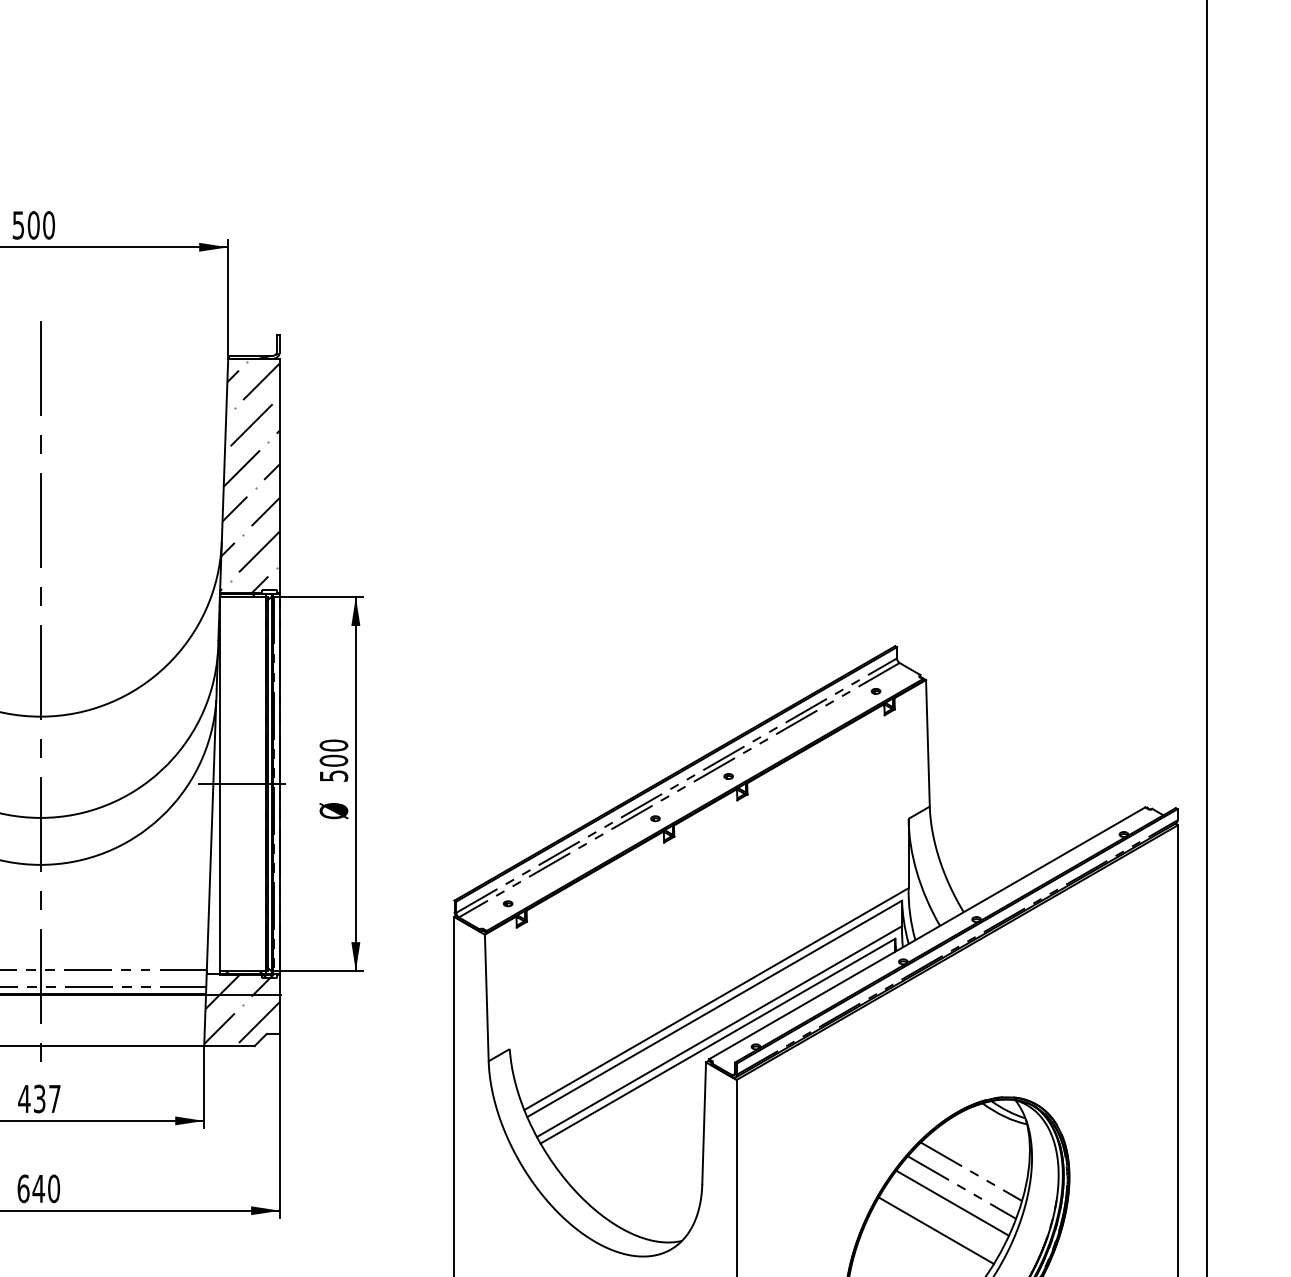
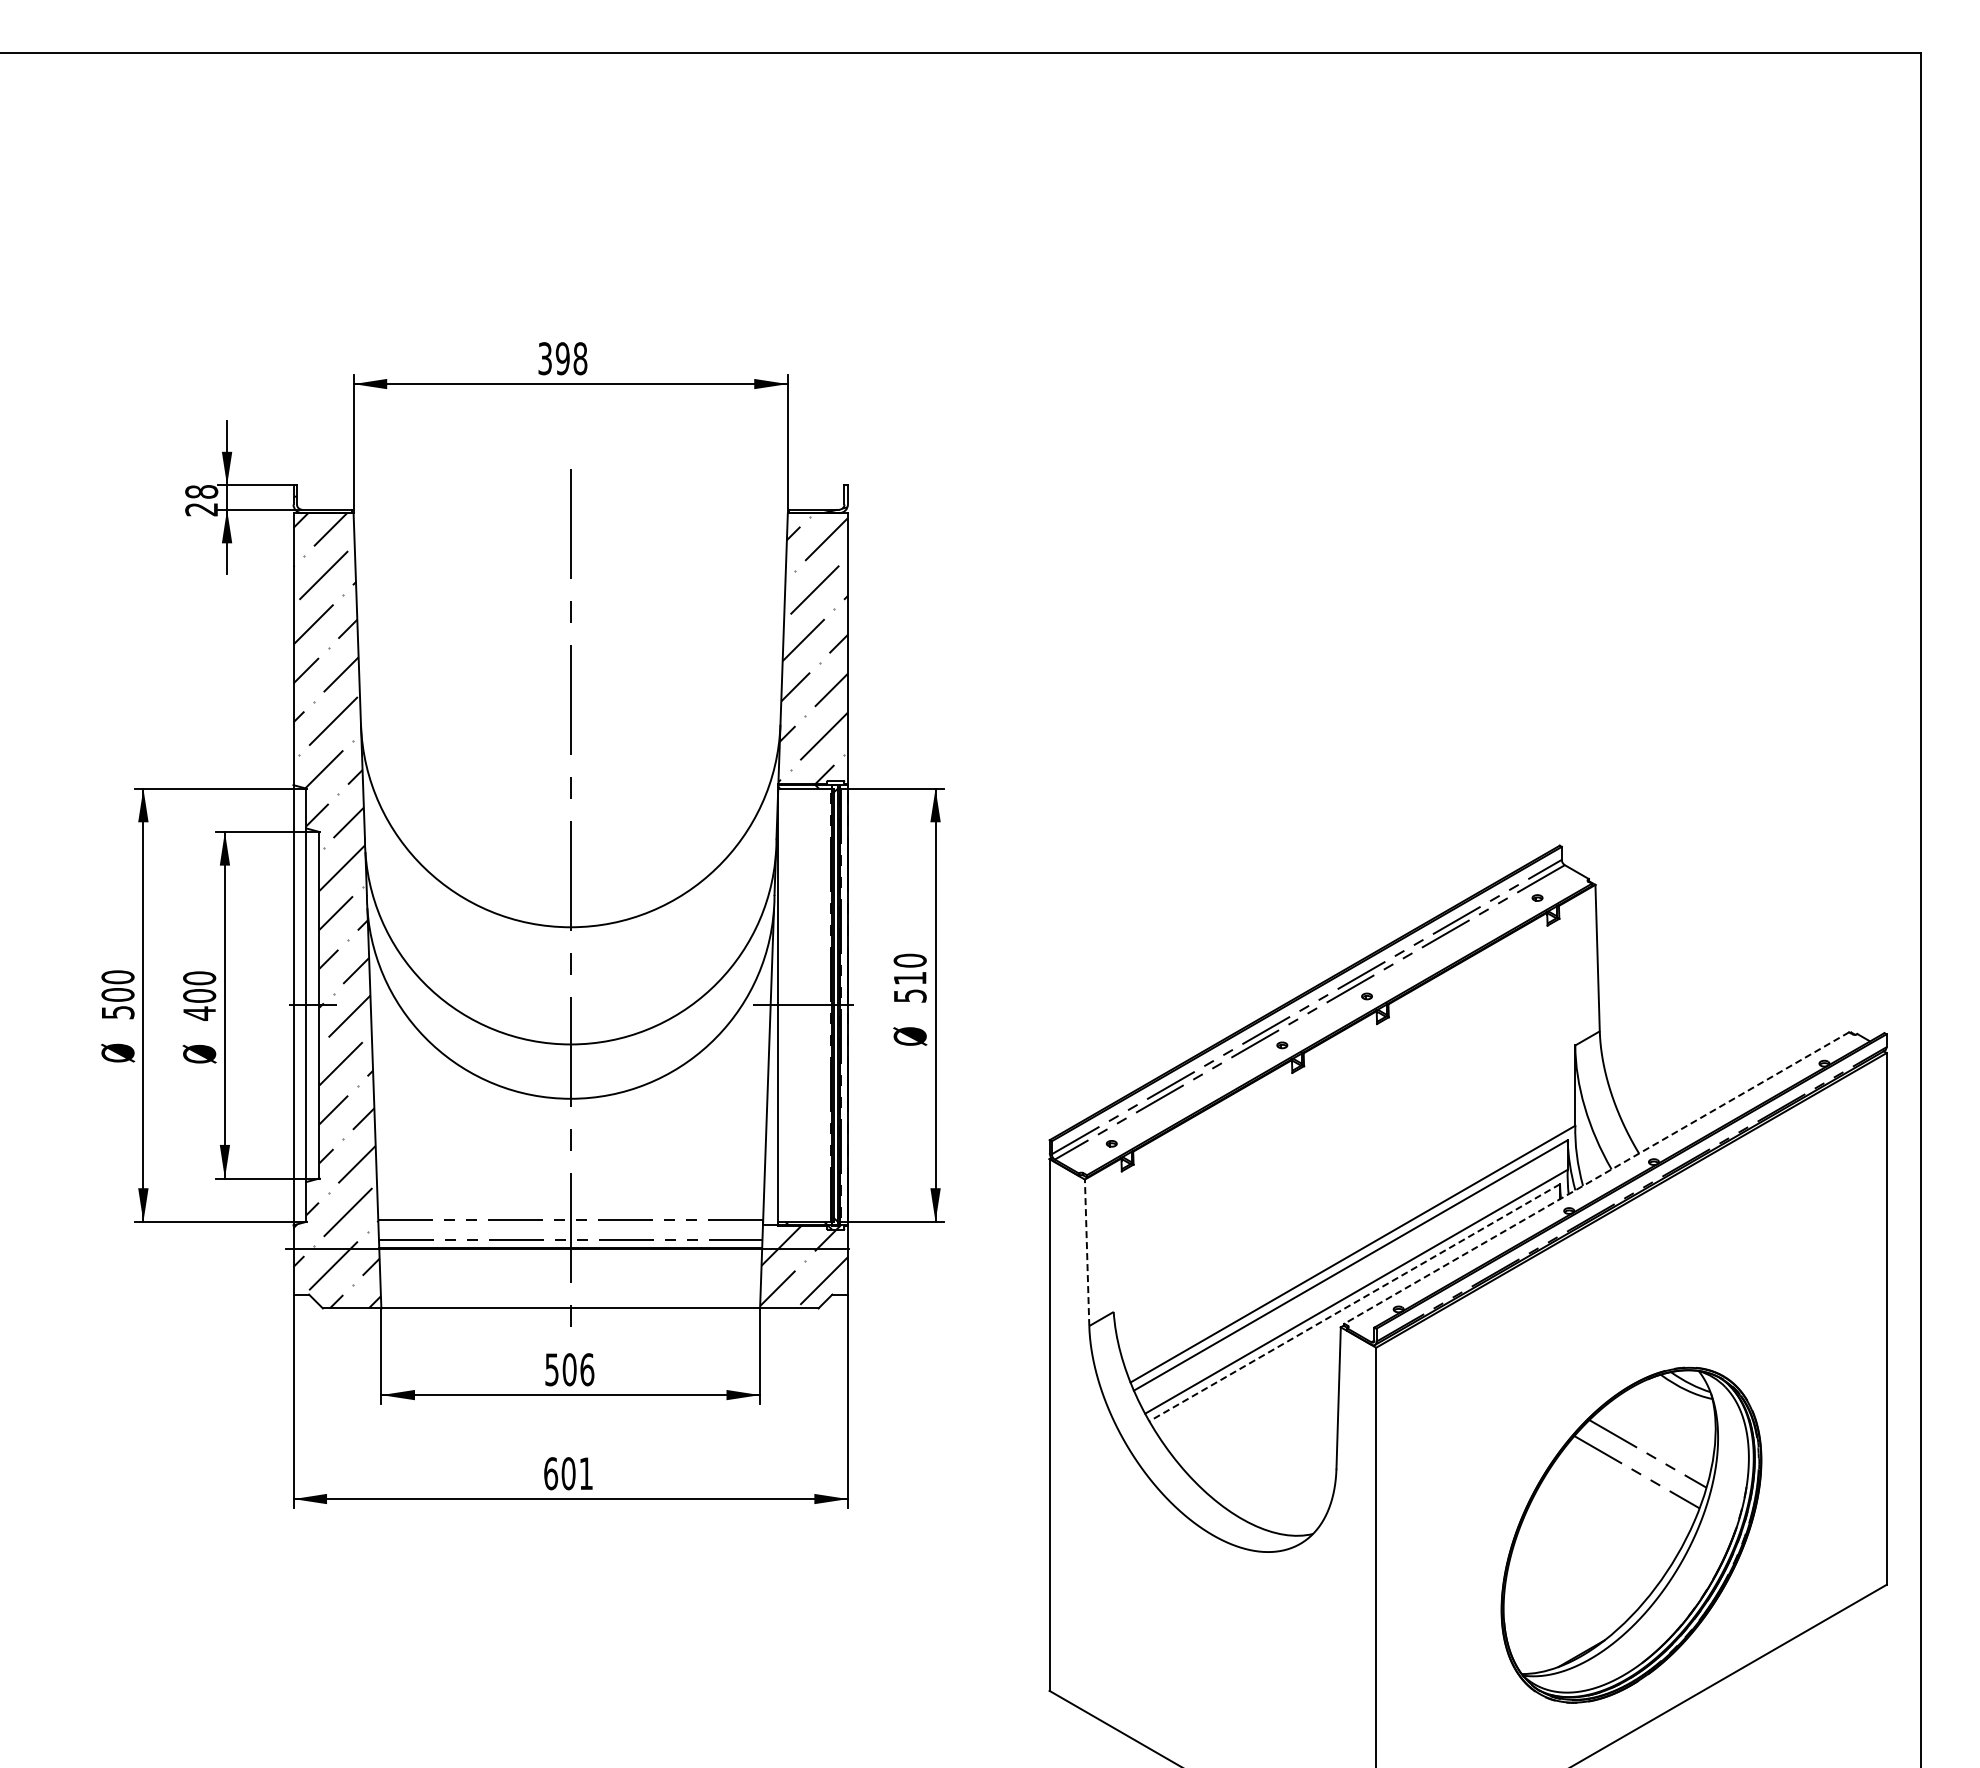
text: (34, 225) -> (563, 358), 500 -> 398
text: (333, 760) -> (909, 978), 500 -> 510
line: (926, 933) -> (1596, 1178), solid -> dashed
line: (487, 997) -> (1087, 1252), solid -> dashed
line: (717, 1041) -> (1354, 1303), solid -> dashed
text: (39, 1098) -> (569, 1369), 437 -> 506
text: (46, 1188) -> (577, 1473), 640 -> 601
line: (952, 1203) -> (1626, 1490), removed
line: (936, 1230) -> (1607, 1521), removed

